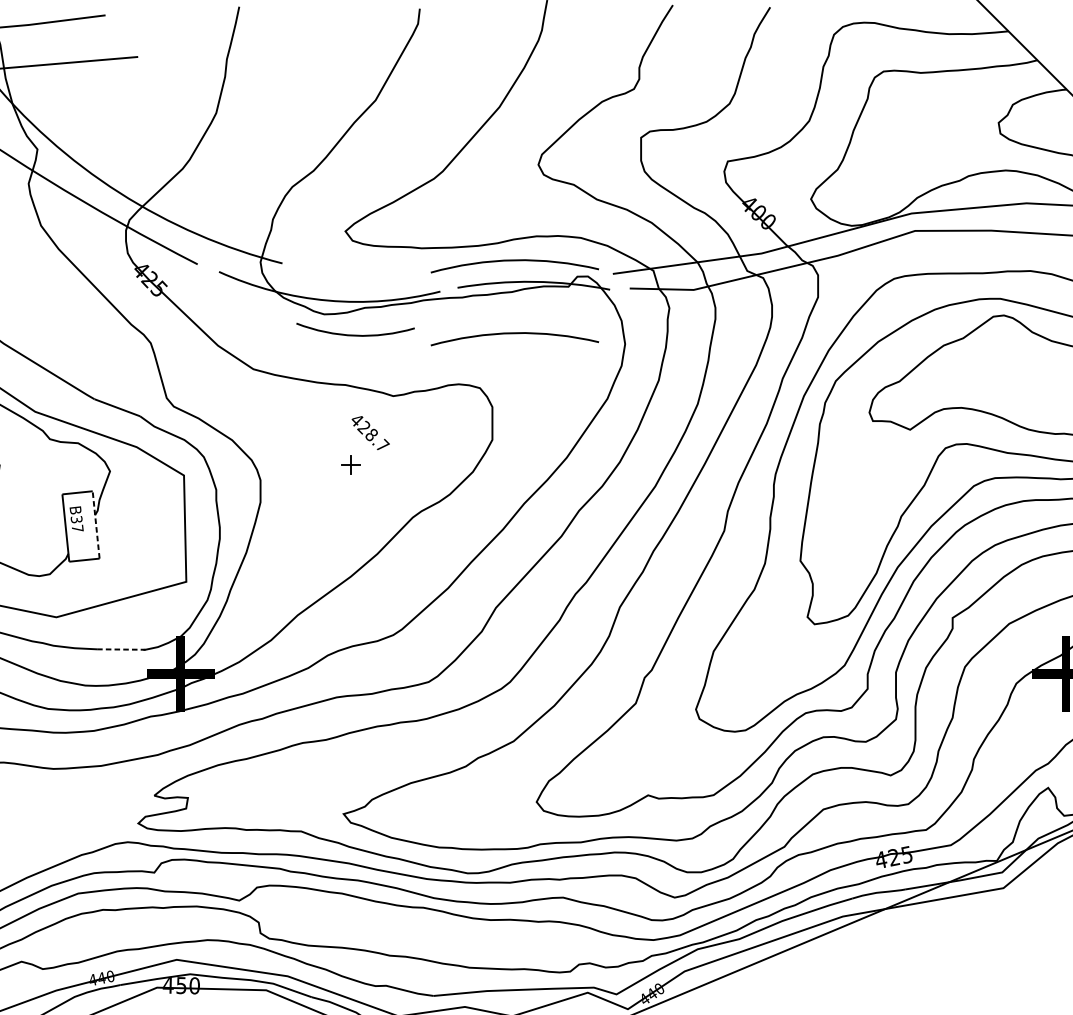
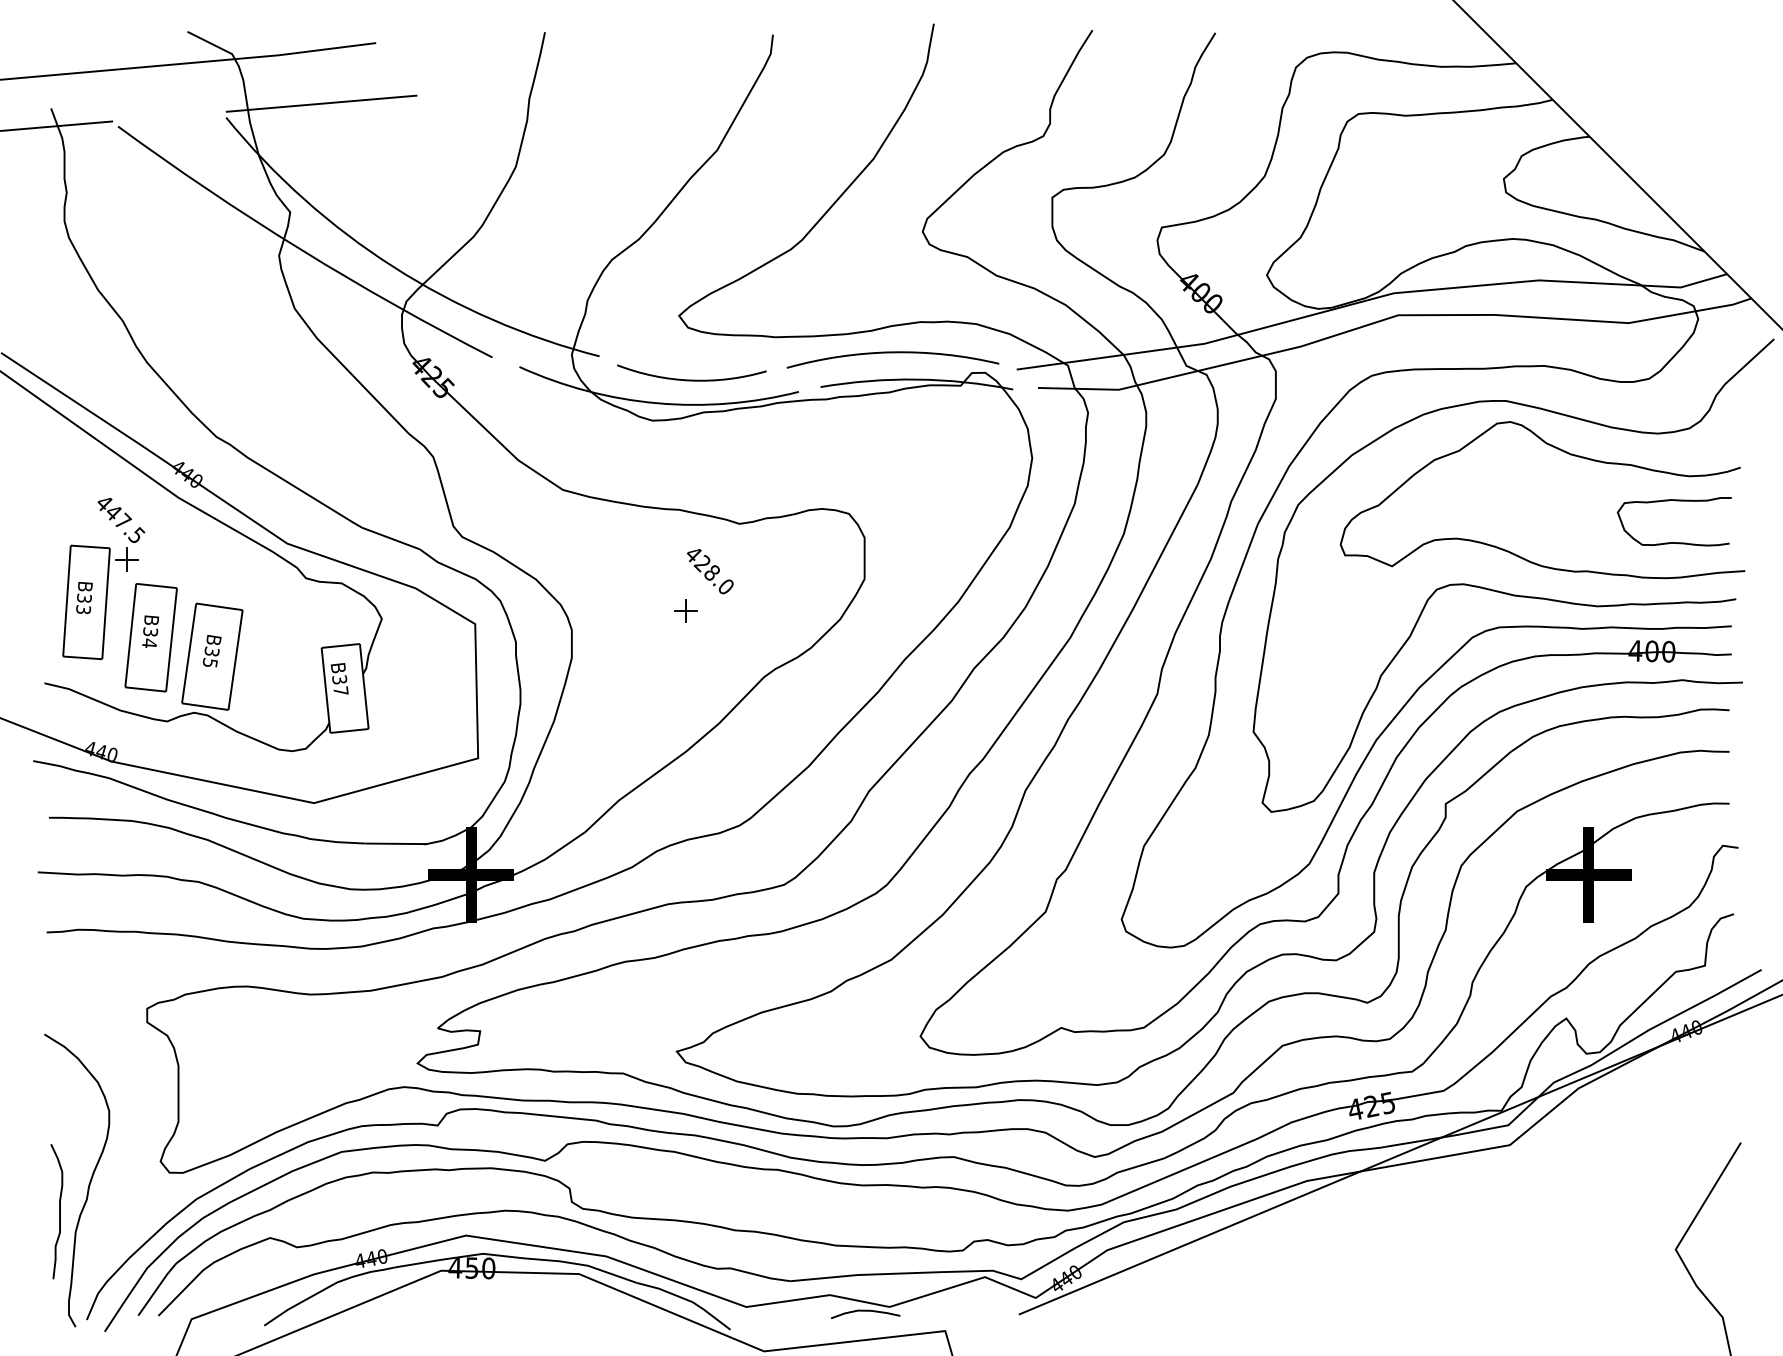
arc: (355, 334) -> (691, 379), moved
arc: (514, 334) -> (892, 445), removed
text: (383, 444) -> (726, 585), 428.7 -> 428.0
line: (96, 524) -> (364, 686), dashed -> solid
line: (121, 649) -> (396, 843), dashed -> solid

